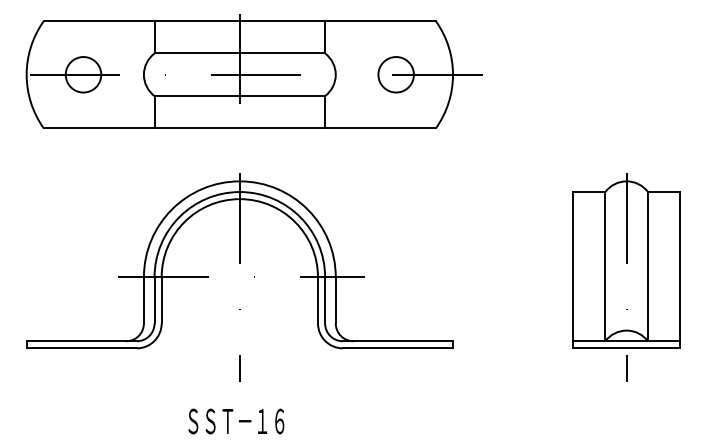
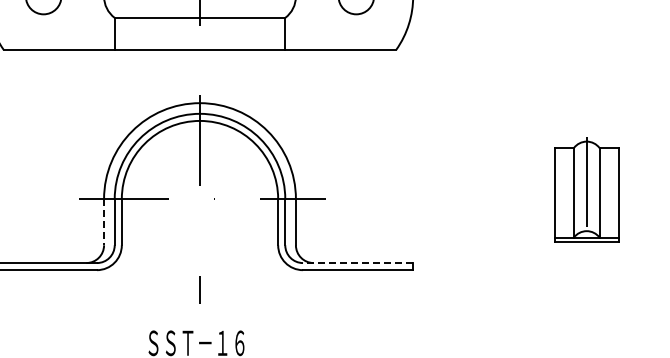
part: (626, 277) -> (586, 199), size x0.6
line: (143, 300) -> (103, 222), solid -> dashed
line: (397, 341) -> (357, 263), solid -> dashed

